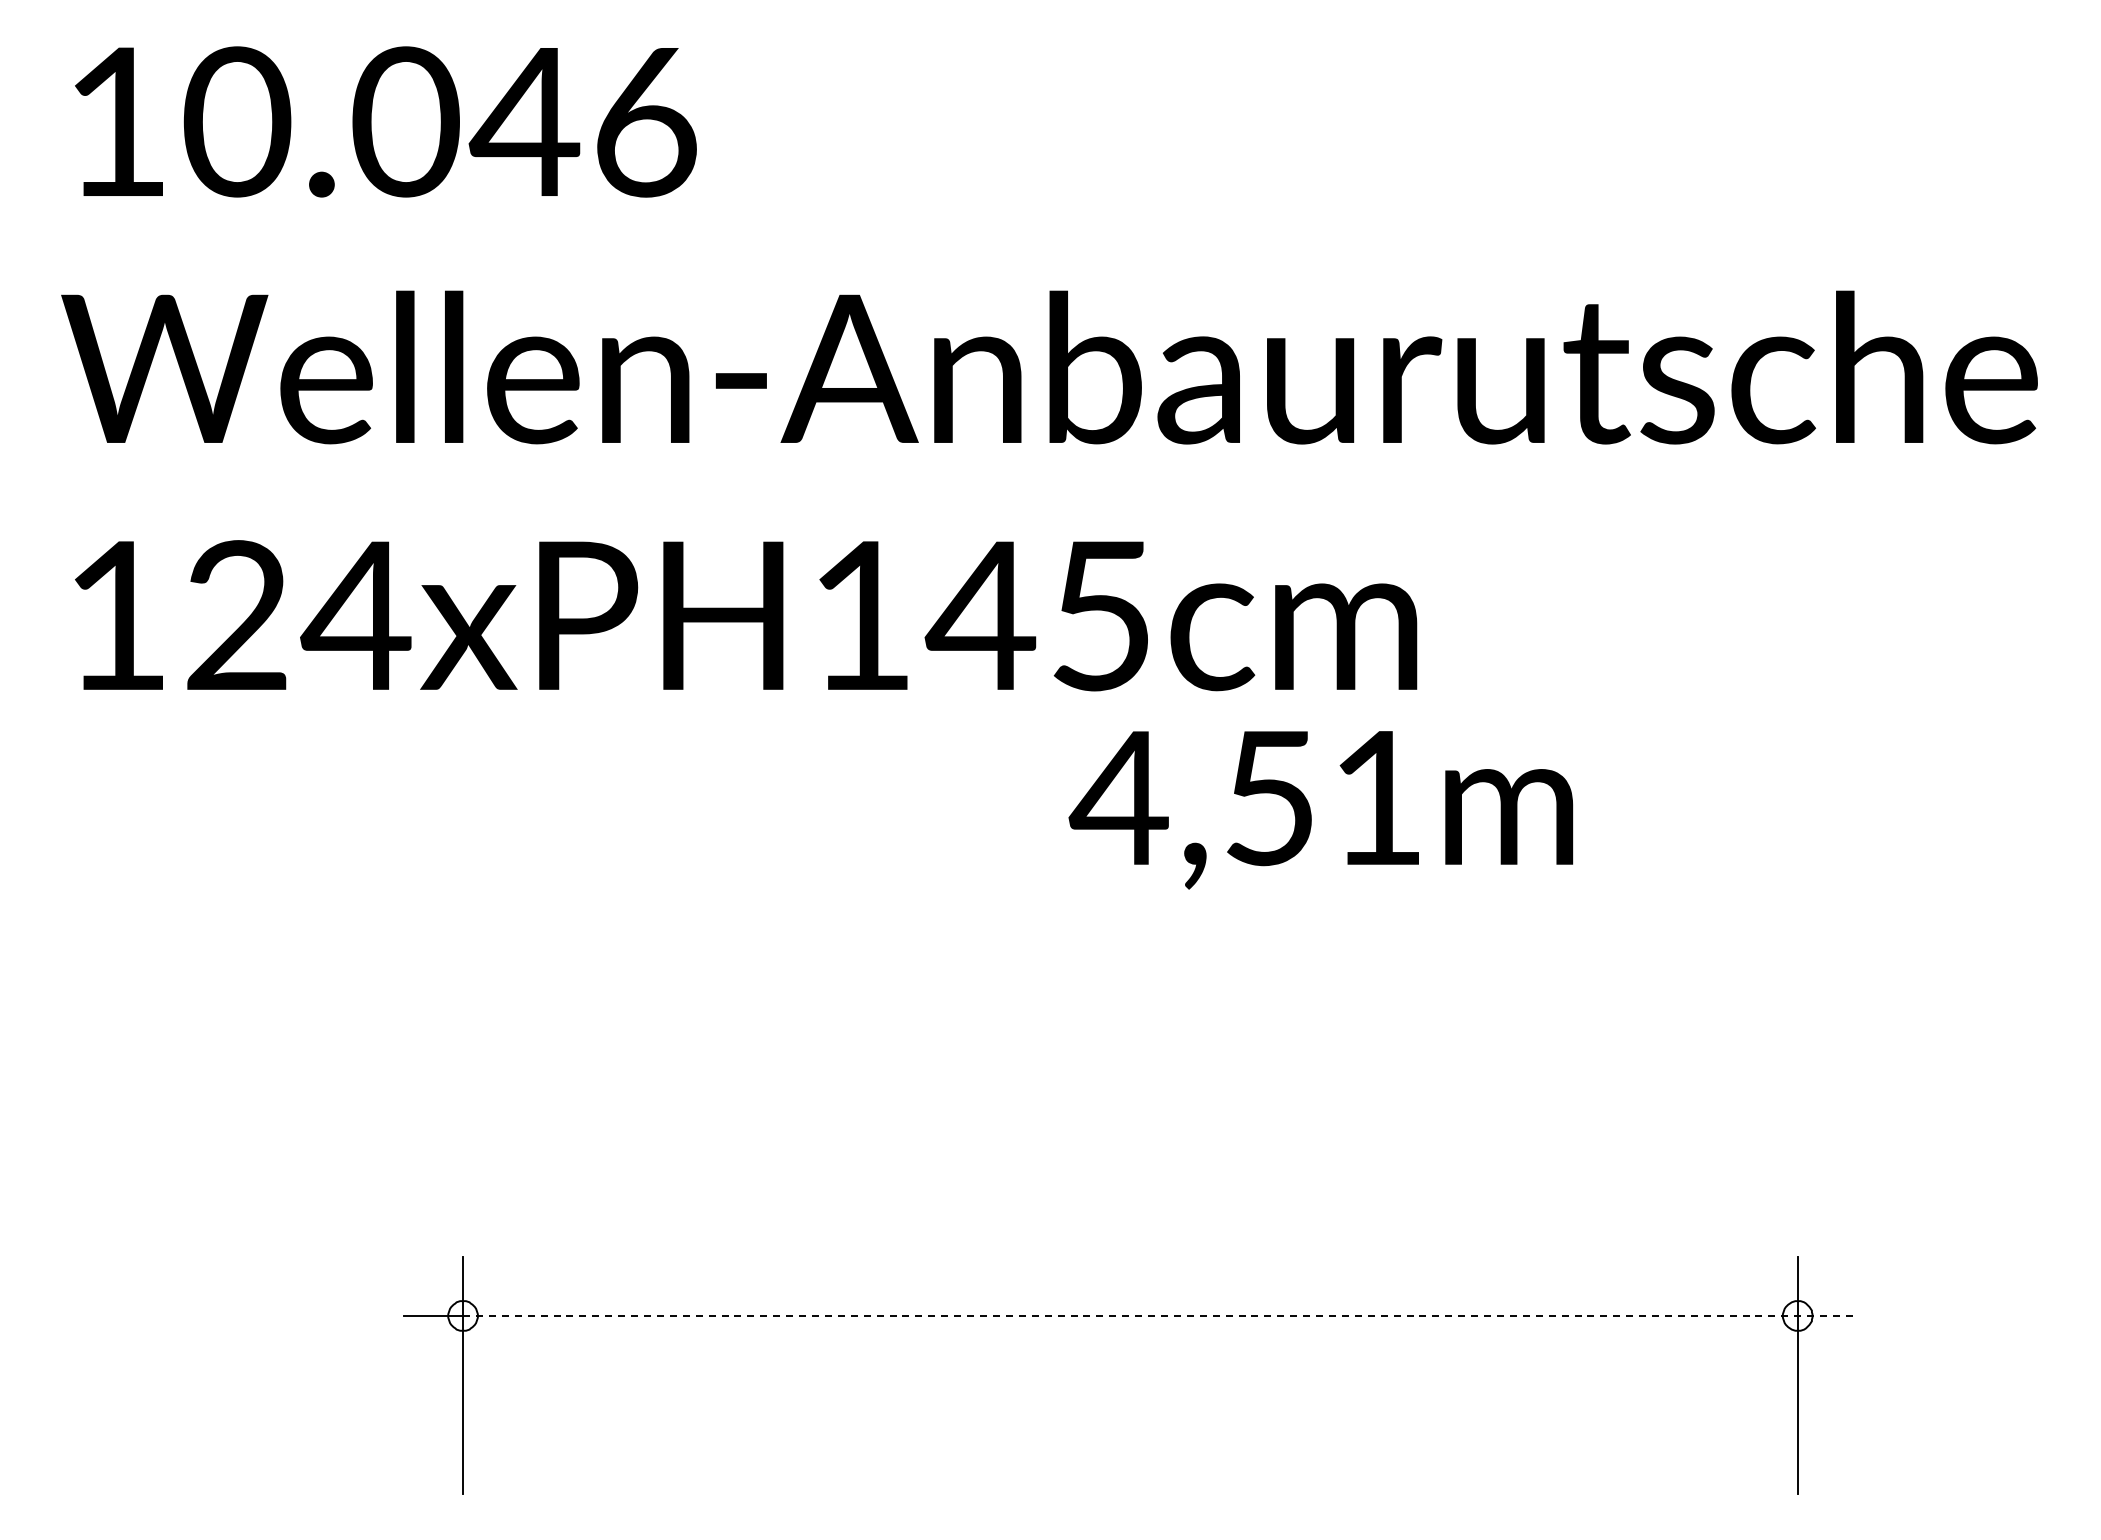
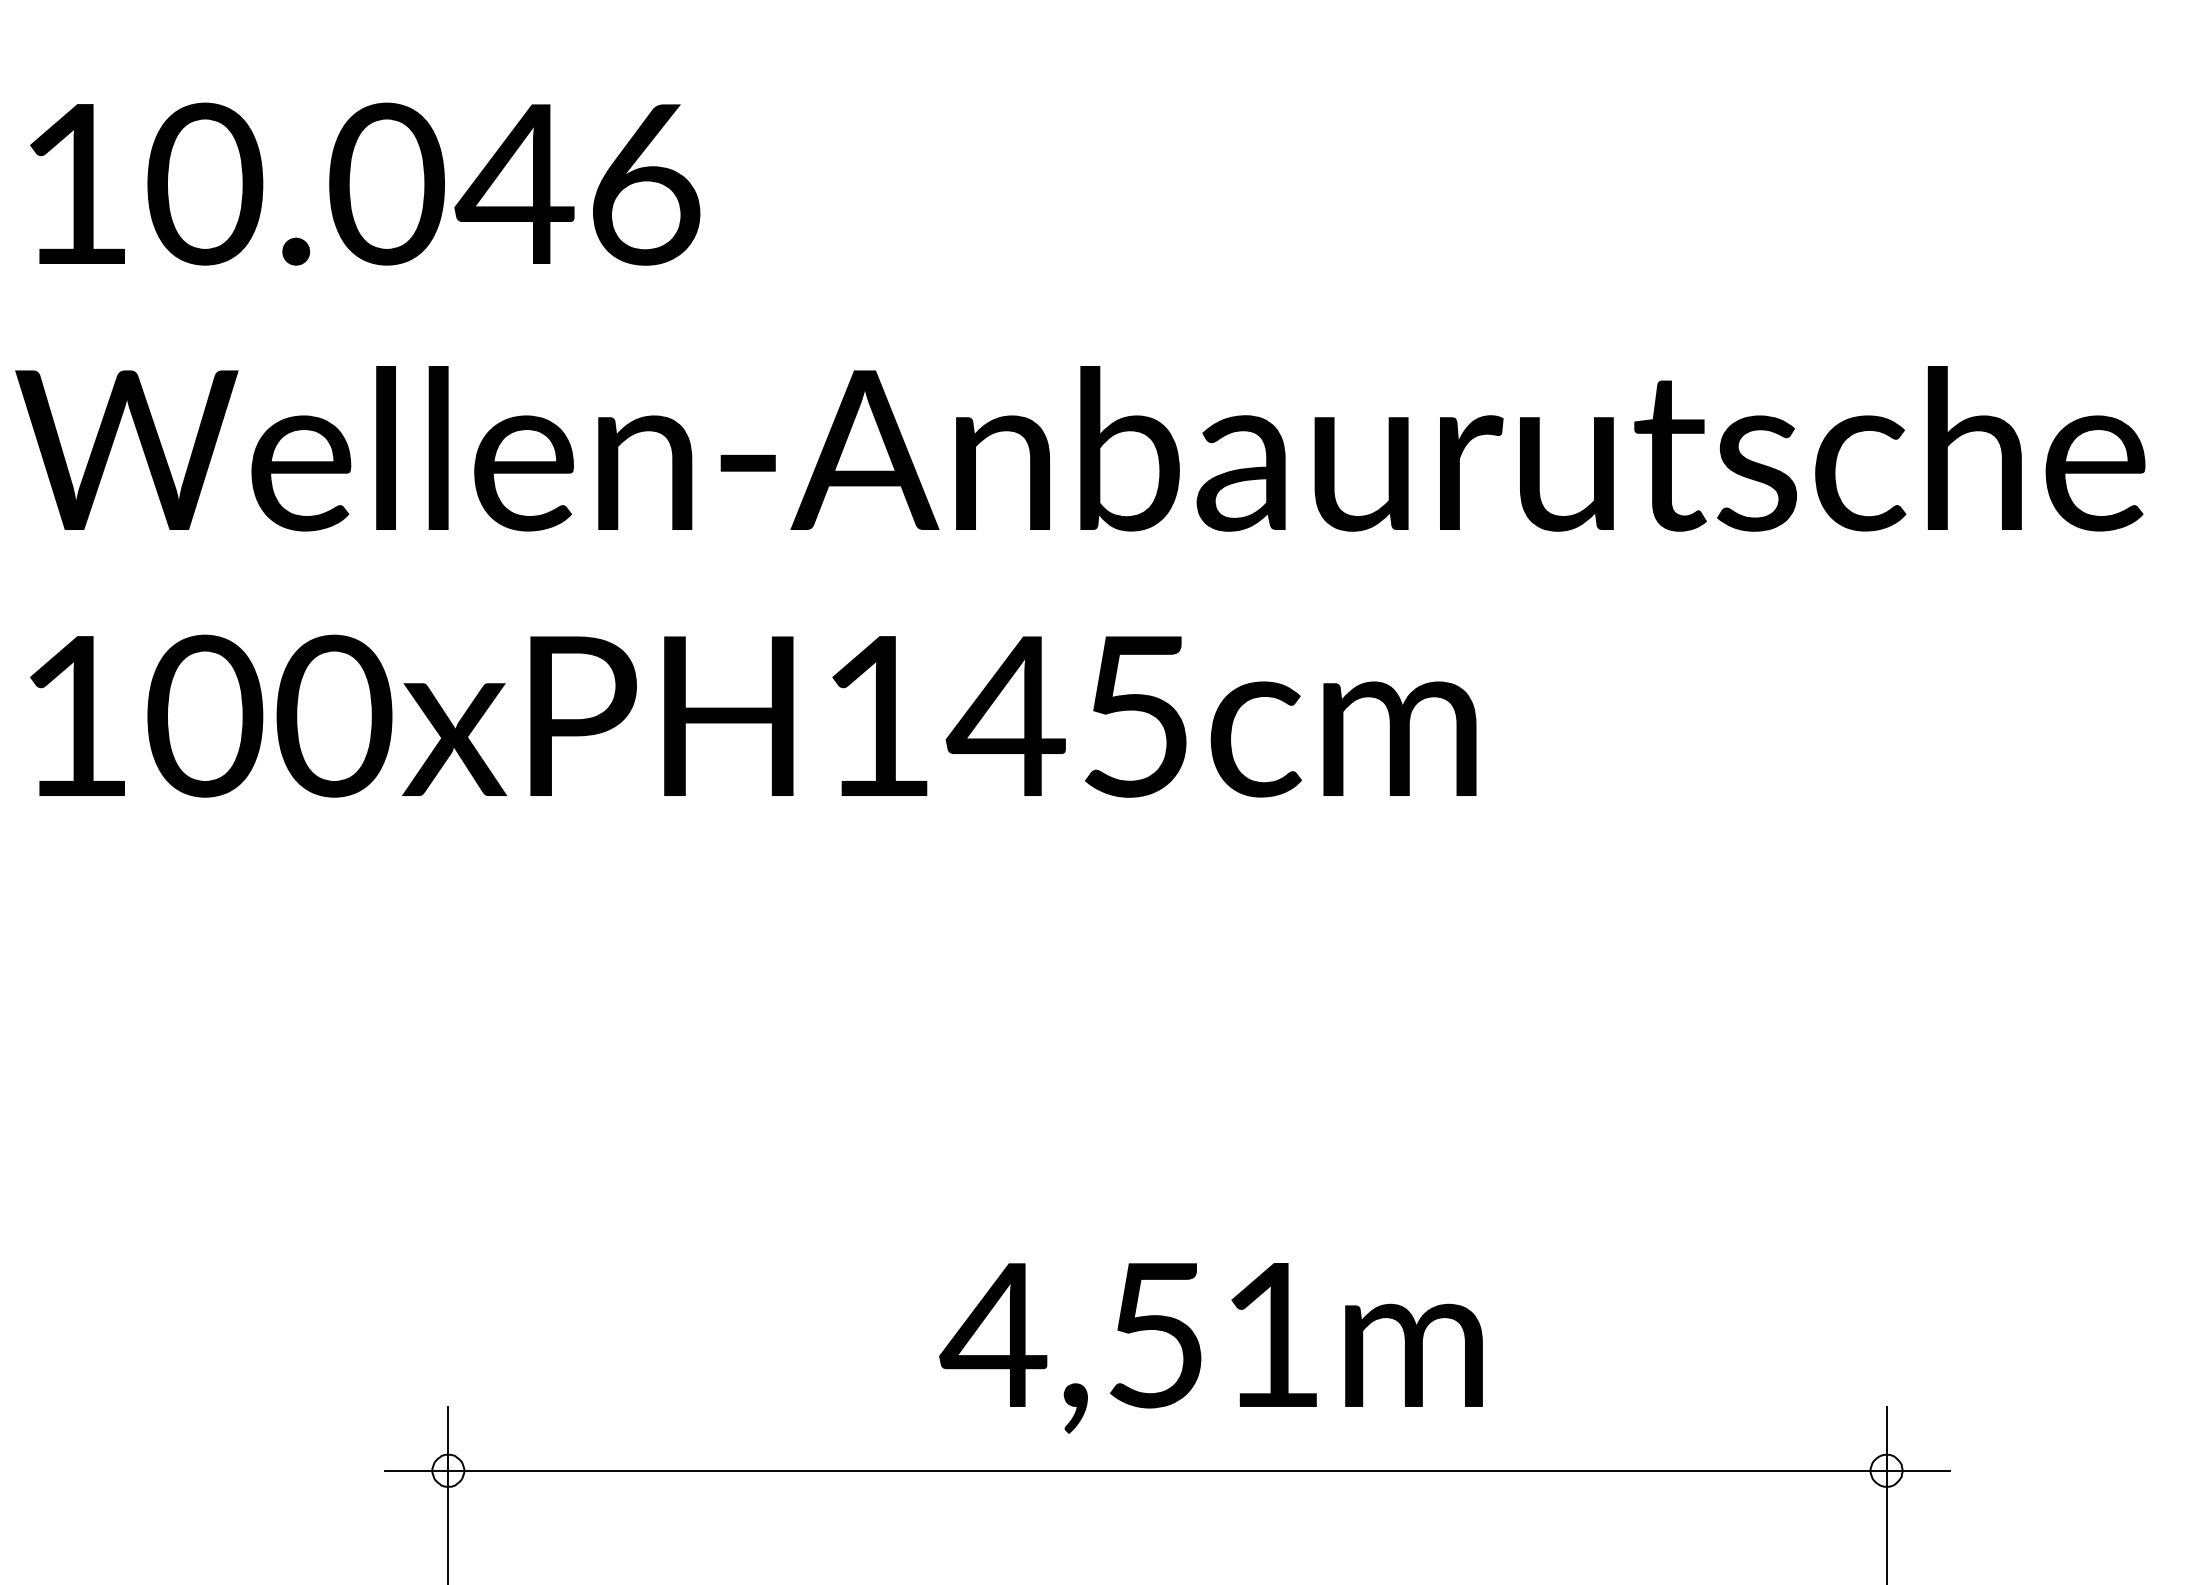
text: (297, 615) -> (269, 715), 124xPH145cm -> 100xPH145cm
text: (1320, 810) -> (1210, 1348), moved
line: (1160, 1315) -> (1199, 1470), dashed -> solid

